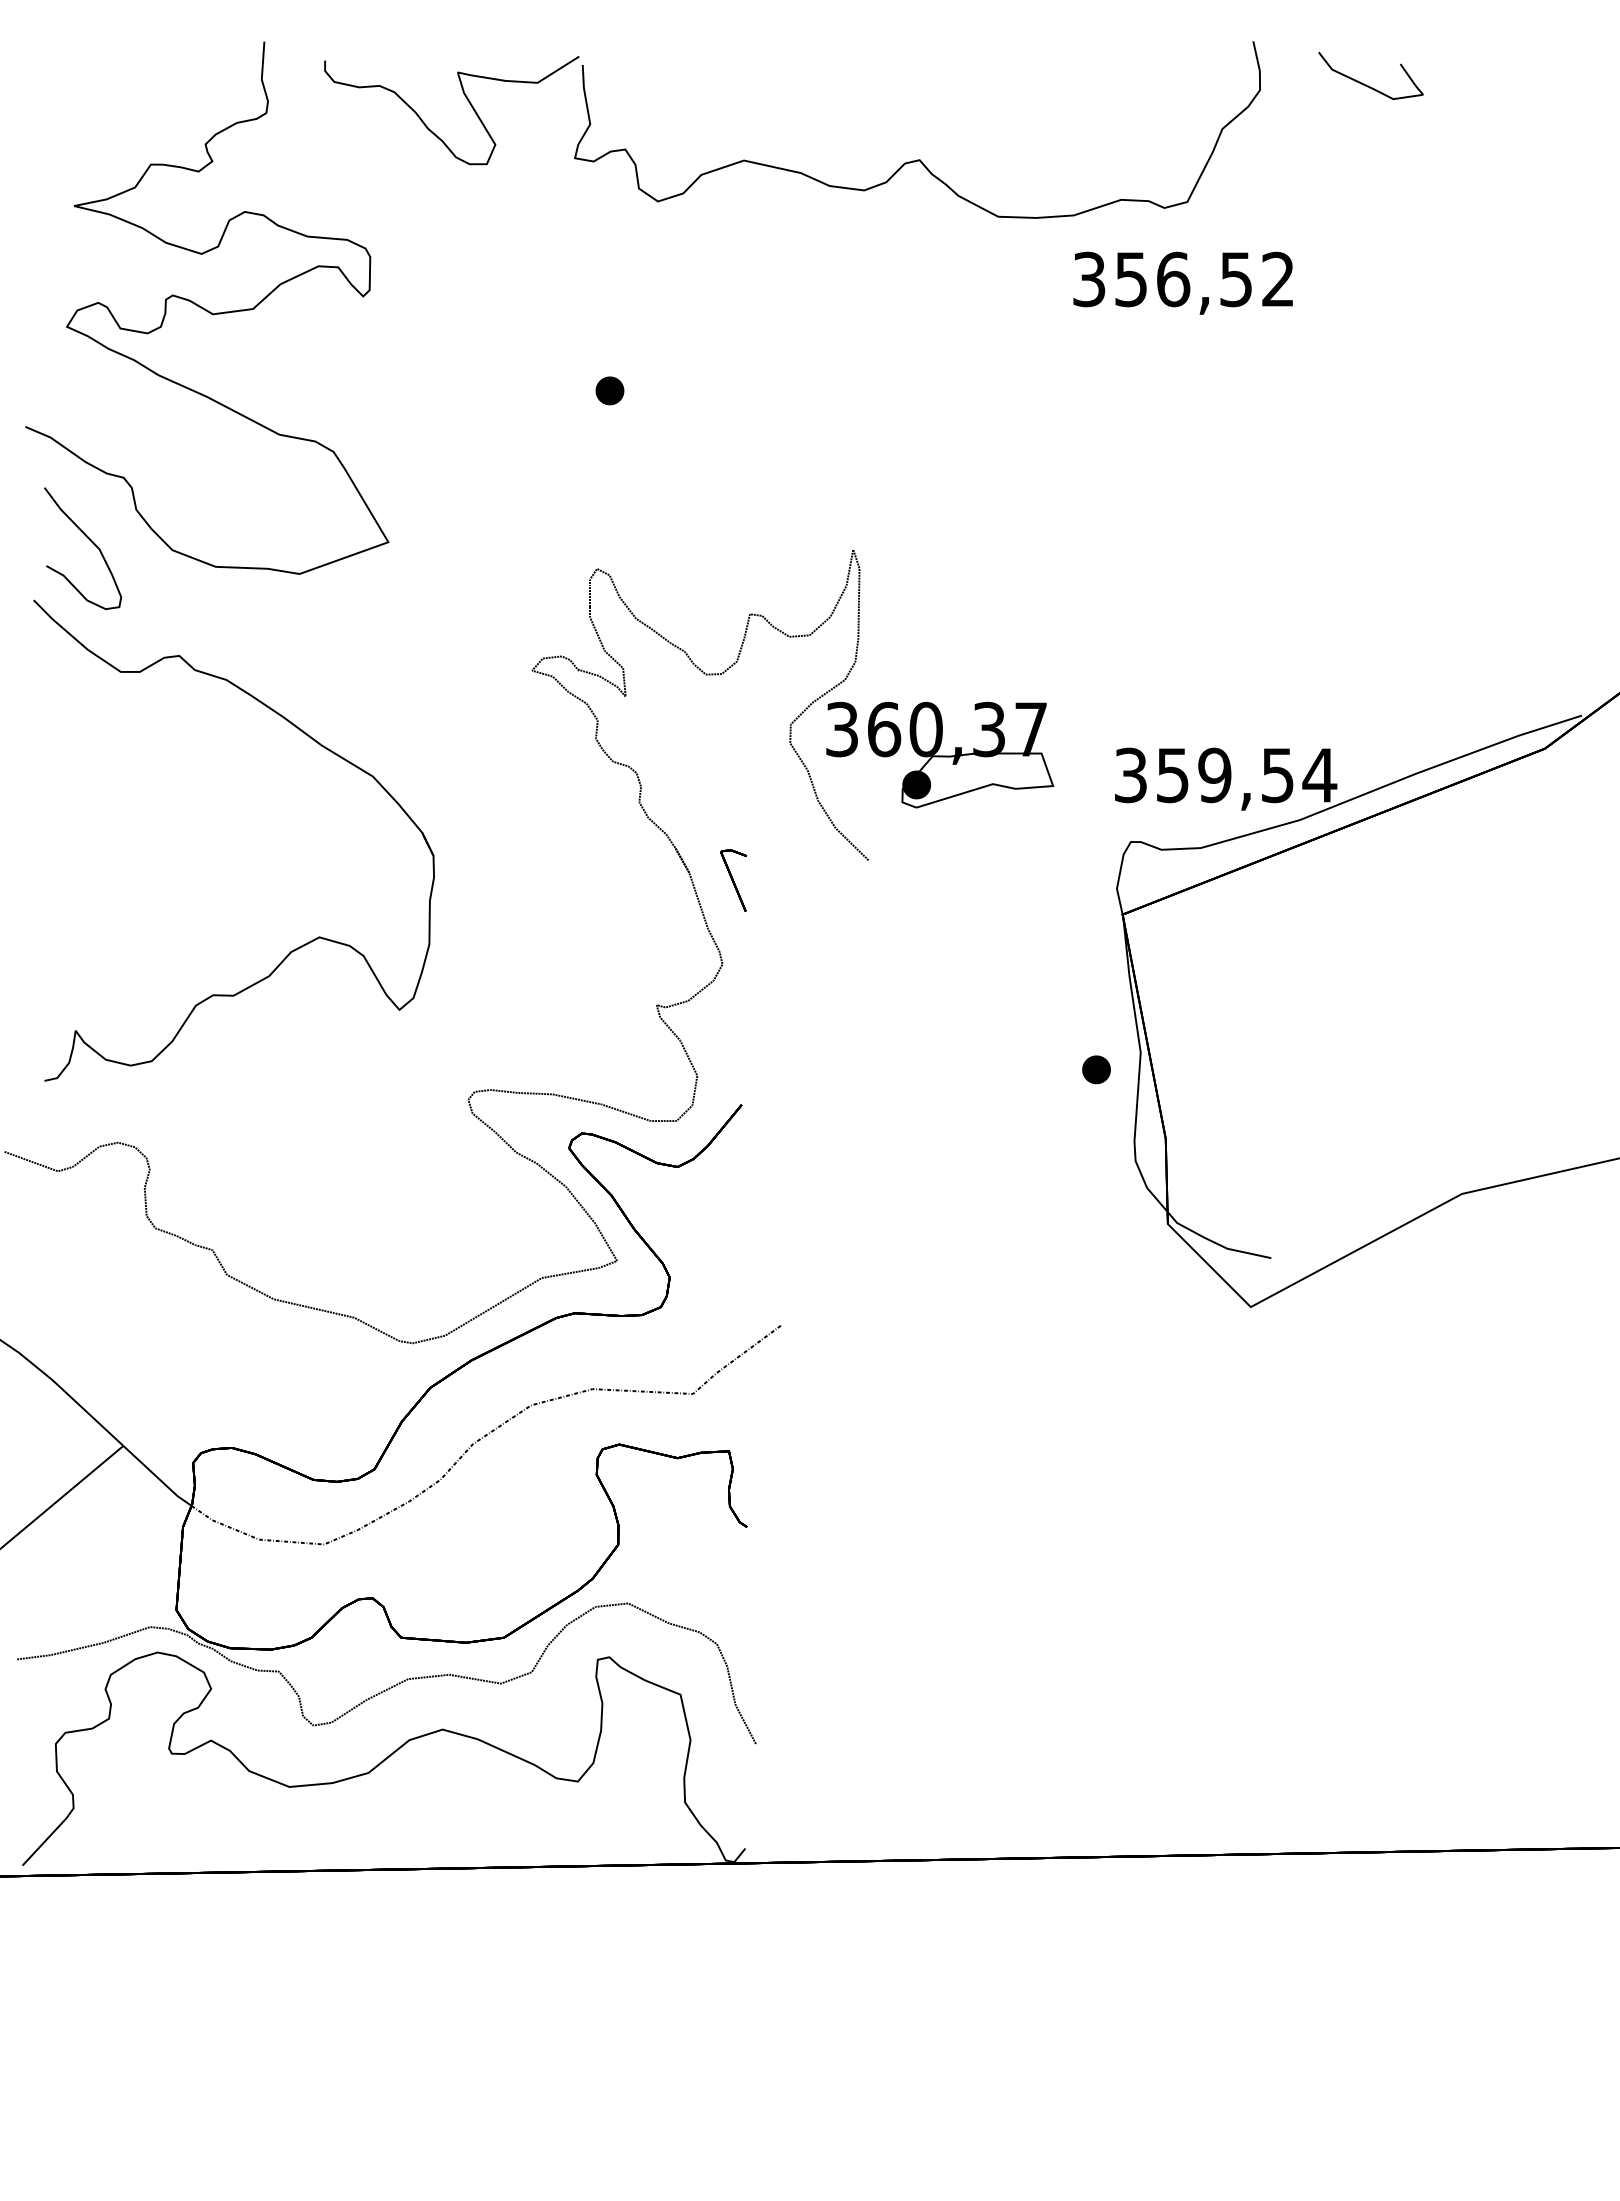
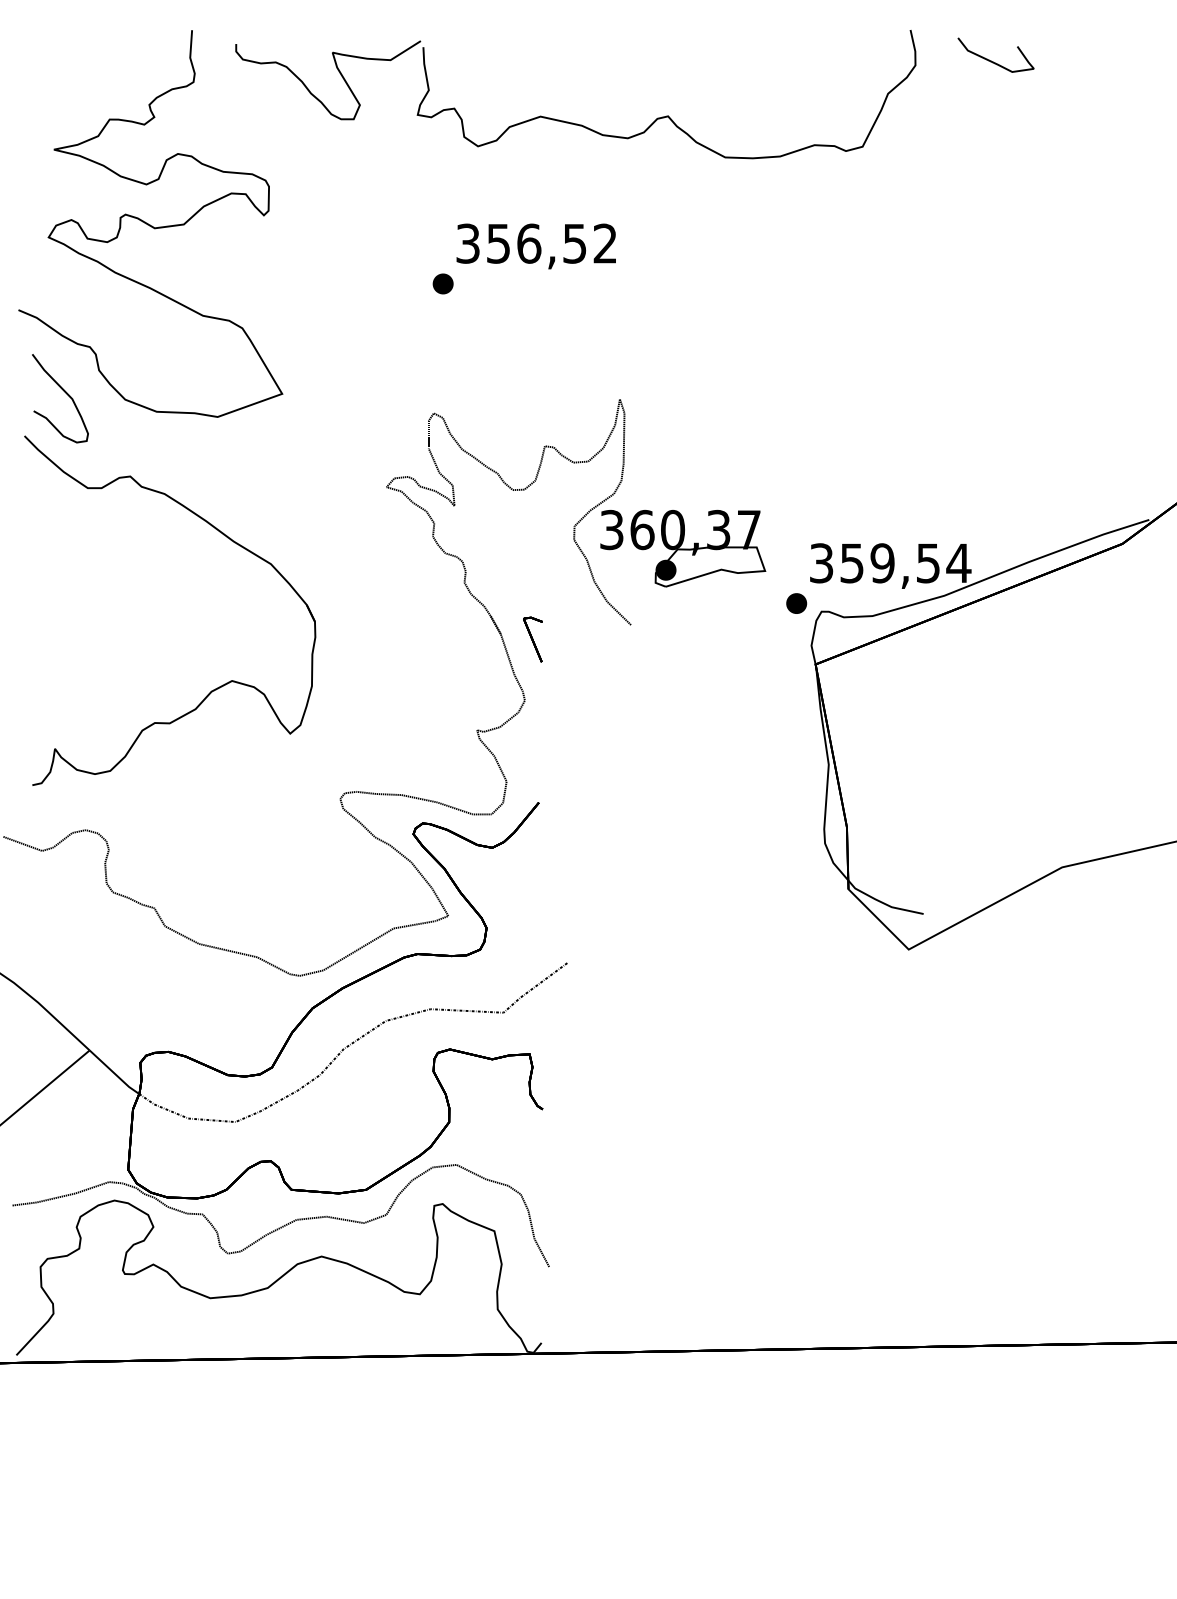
text: (1182, 282) -> (535, 245), moved
part: (1096, 1069) -> (796, 603), moved

